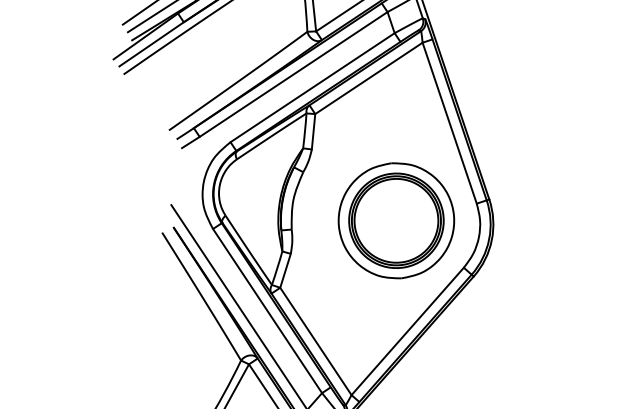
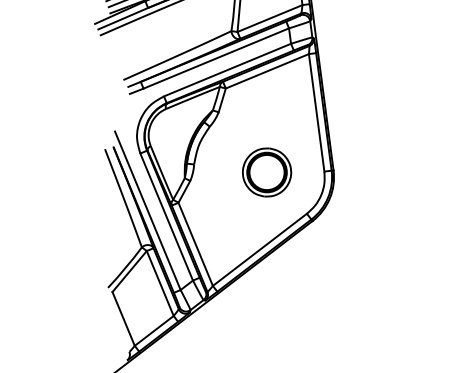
part: (395, 220) -> (266, 172), size x0.6

